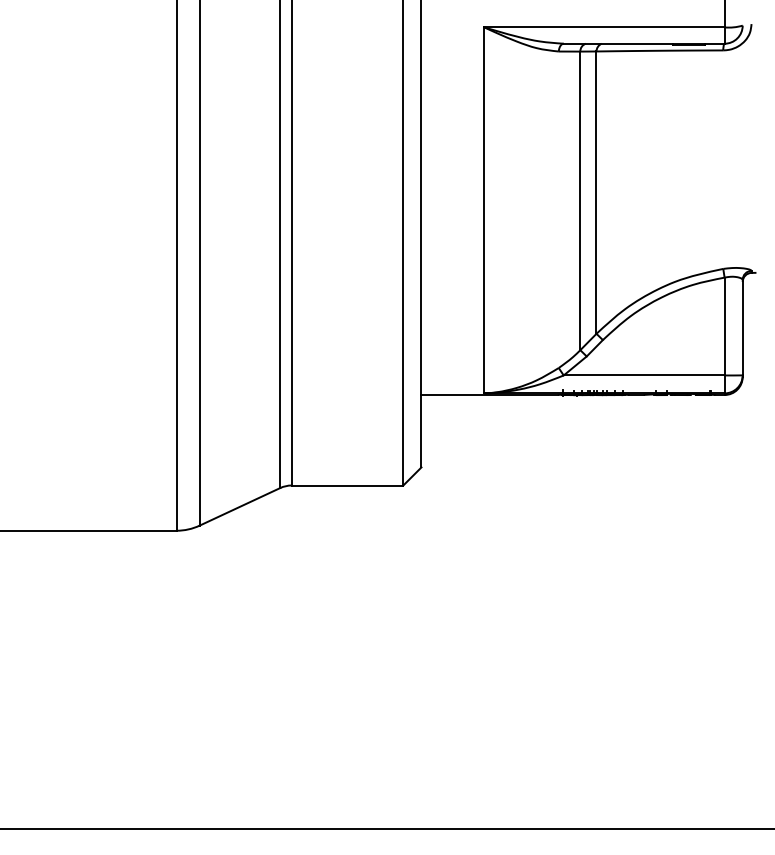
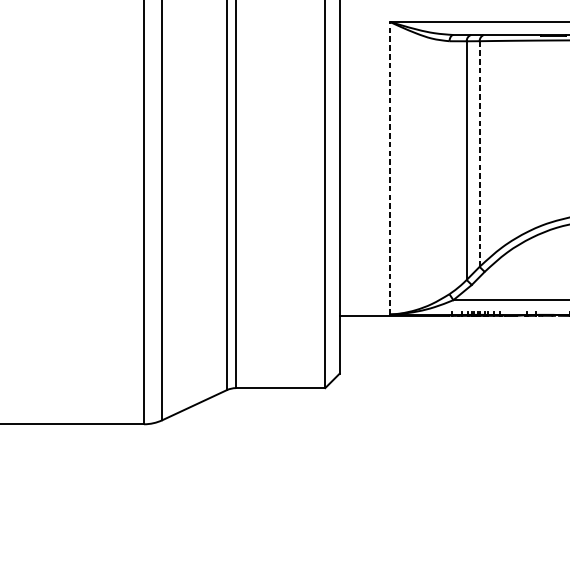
line: (596, 192) -> (479, 153), solid -> dashed
line: (484, 209) -> (390, 167), solid -> dashed

